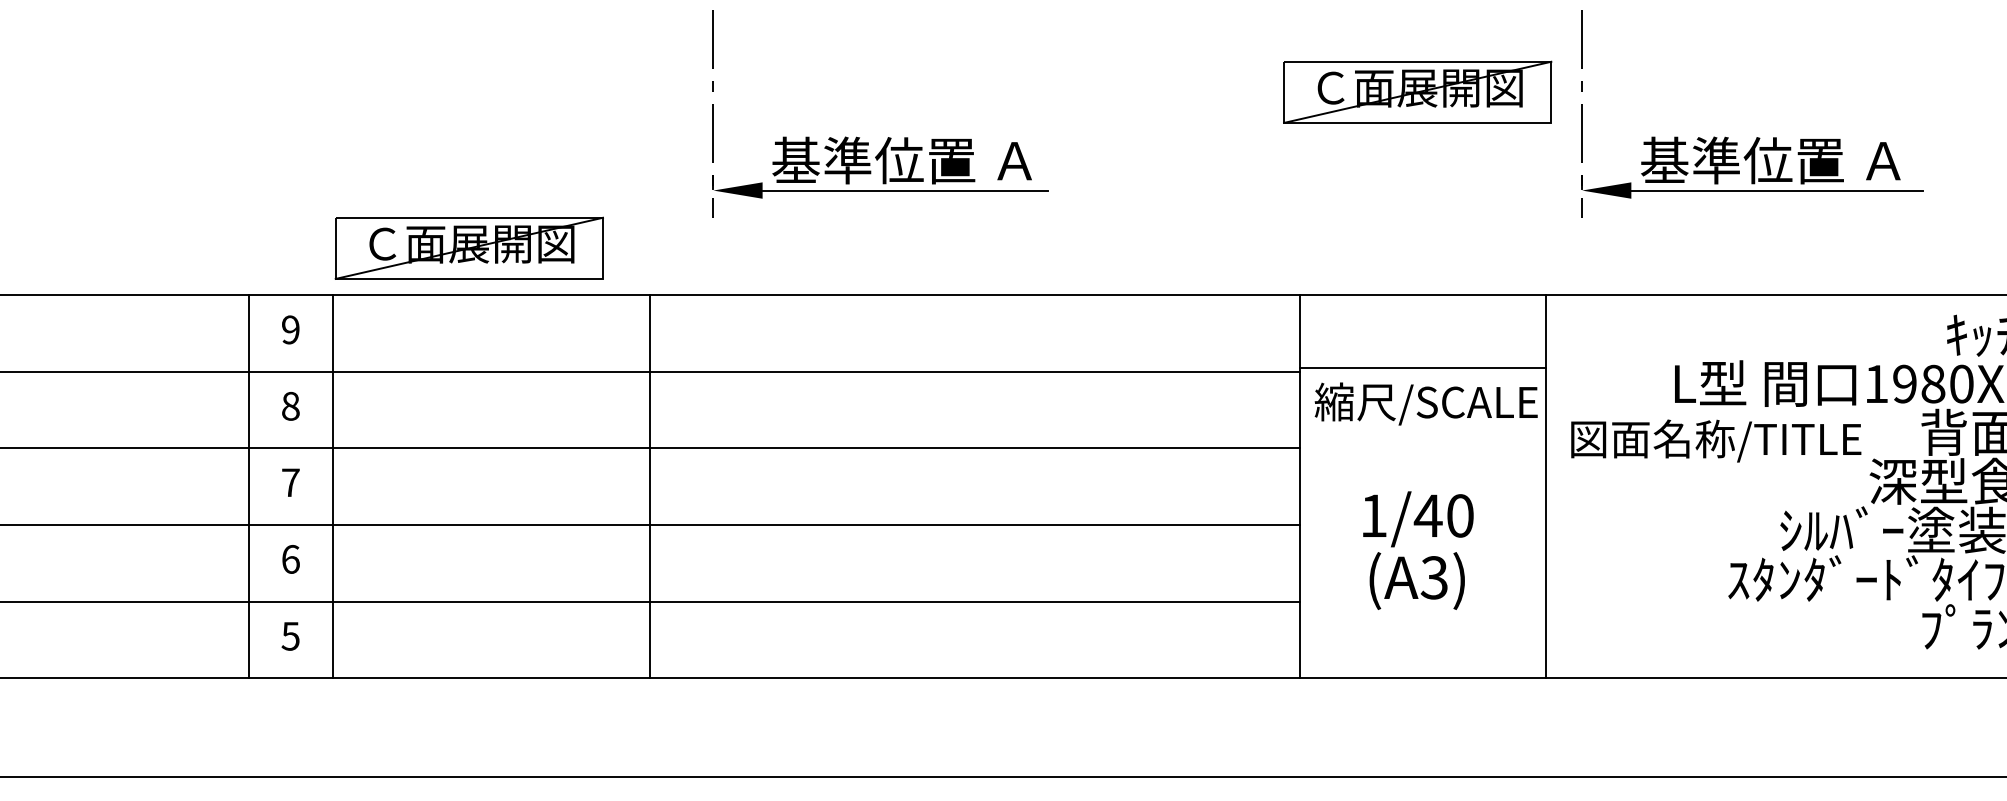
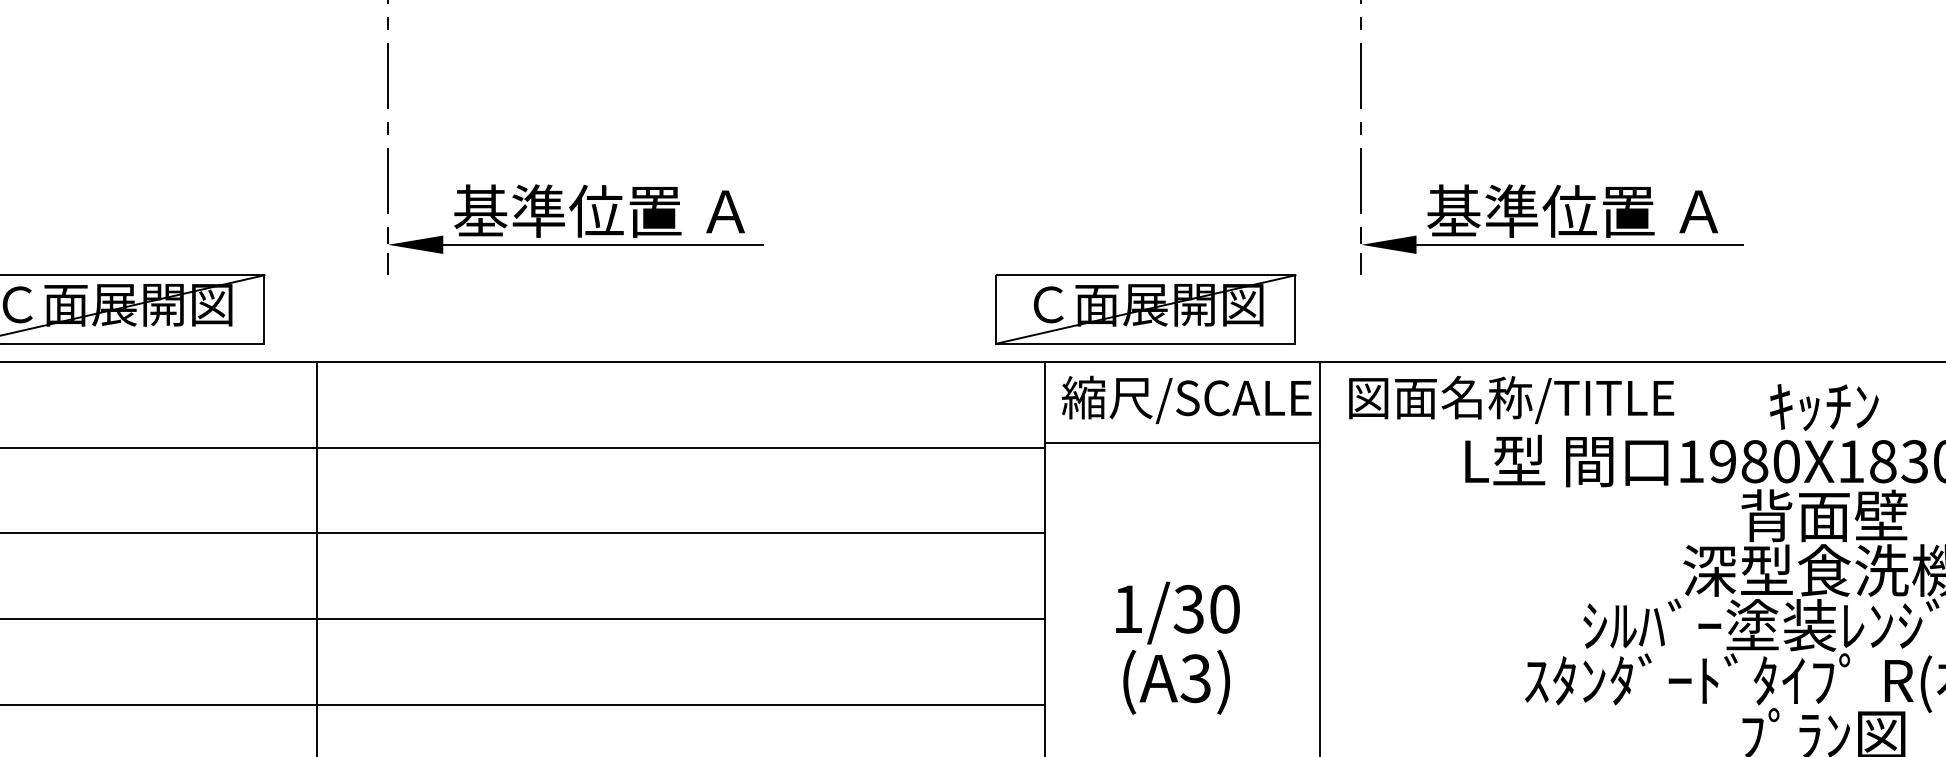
part: (1417, 91) -> (1145, 308), moved
text: (1425, 403) -> (1185, 399), moved
text: (1716, 440) -> (1511, 399), moved
text: (1427, 515) -> (1188, 608), 1/40 -> 1/30

